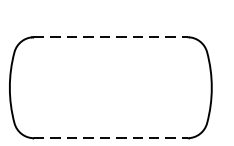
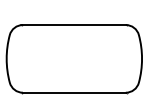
line: (111, 37) -> (74, 25), dashed -> solid
line: (111, 137) -> (74, 92), dashed -> solid

